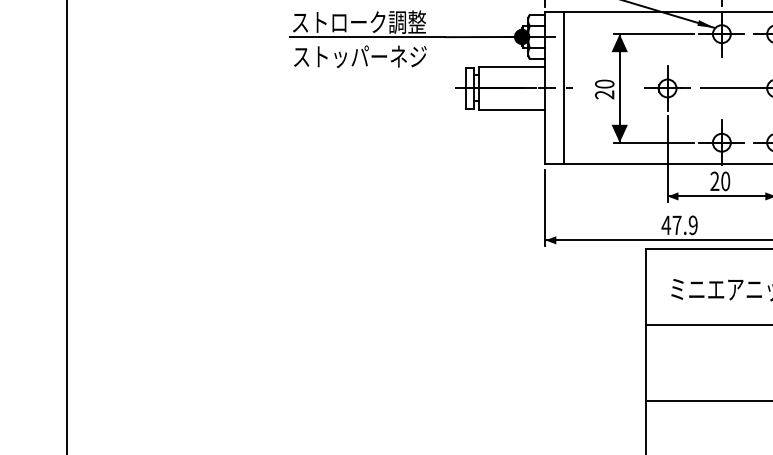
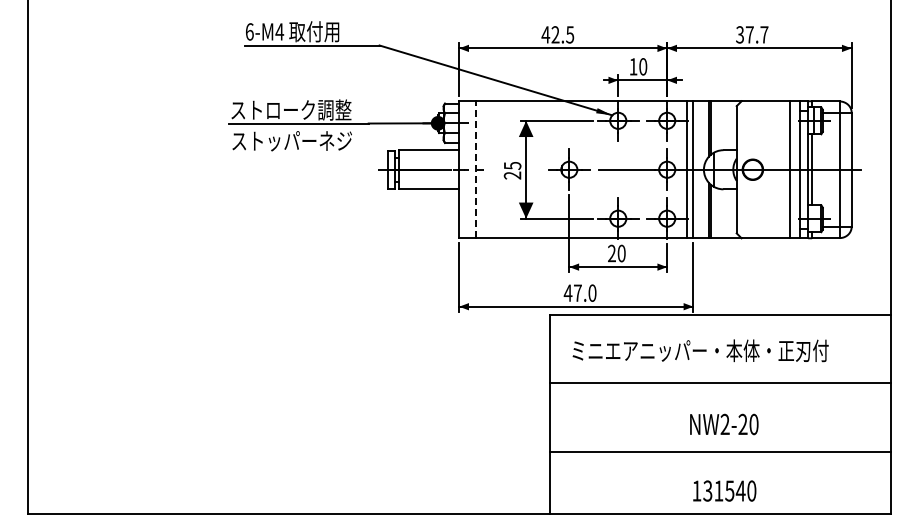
text: (604, 83) -> (512, 165), 20 -> 25
line: (564, 88) -> (476, 169), solid -> dashed
text: (693, 224) -> (592, 292), 47.9 -> 47.0

